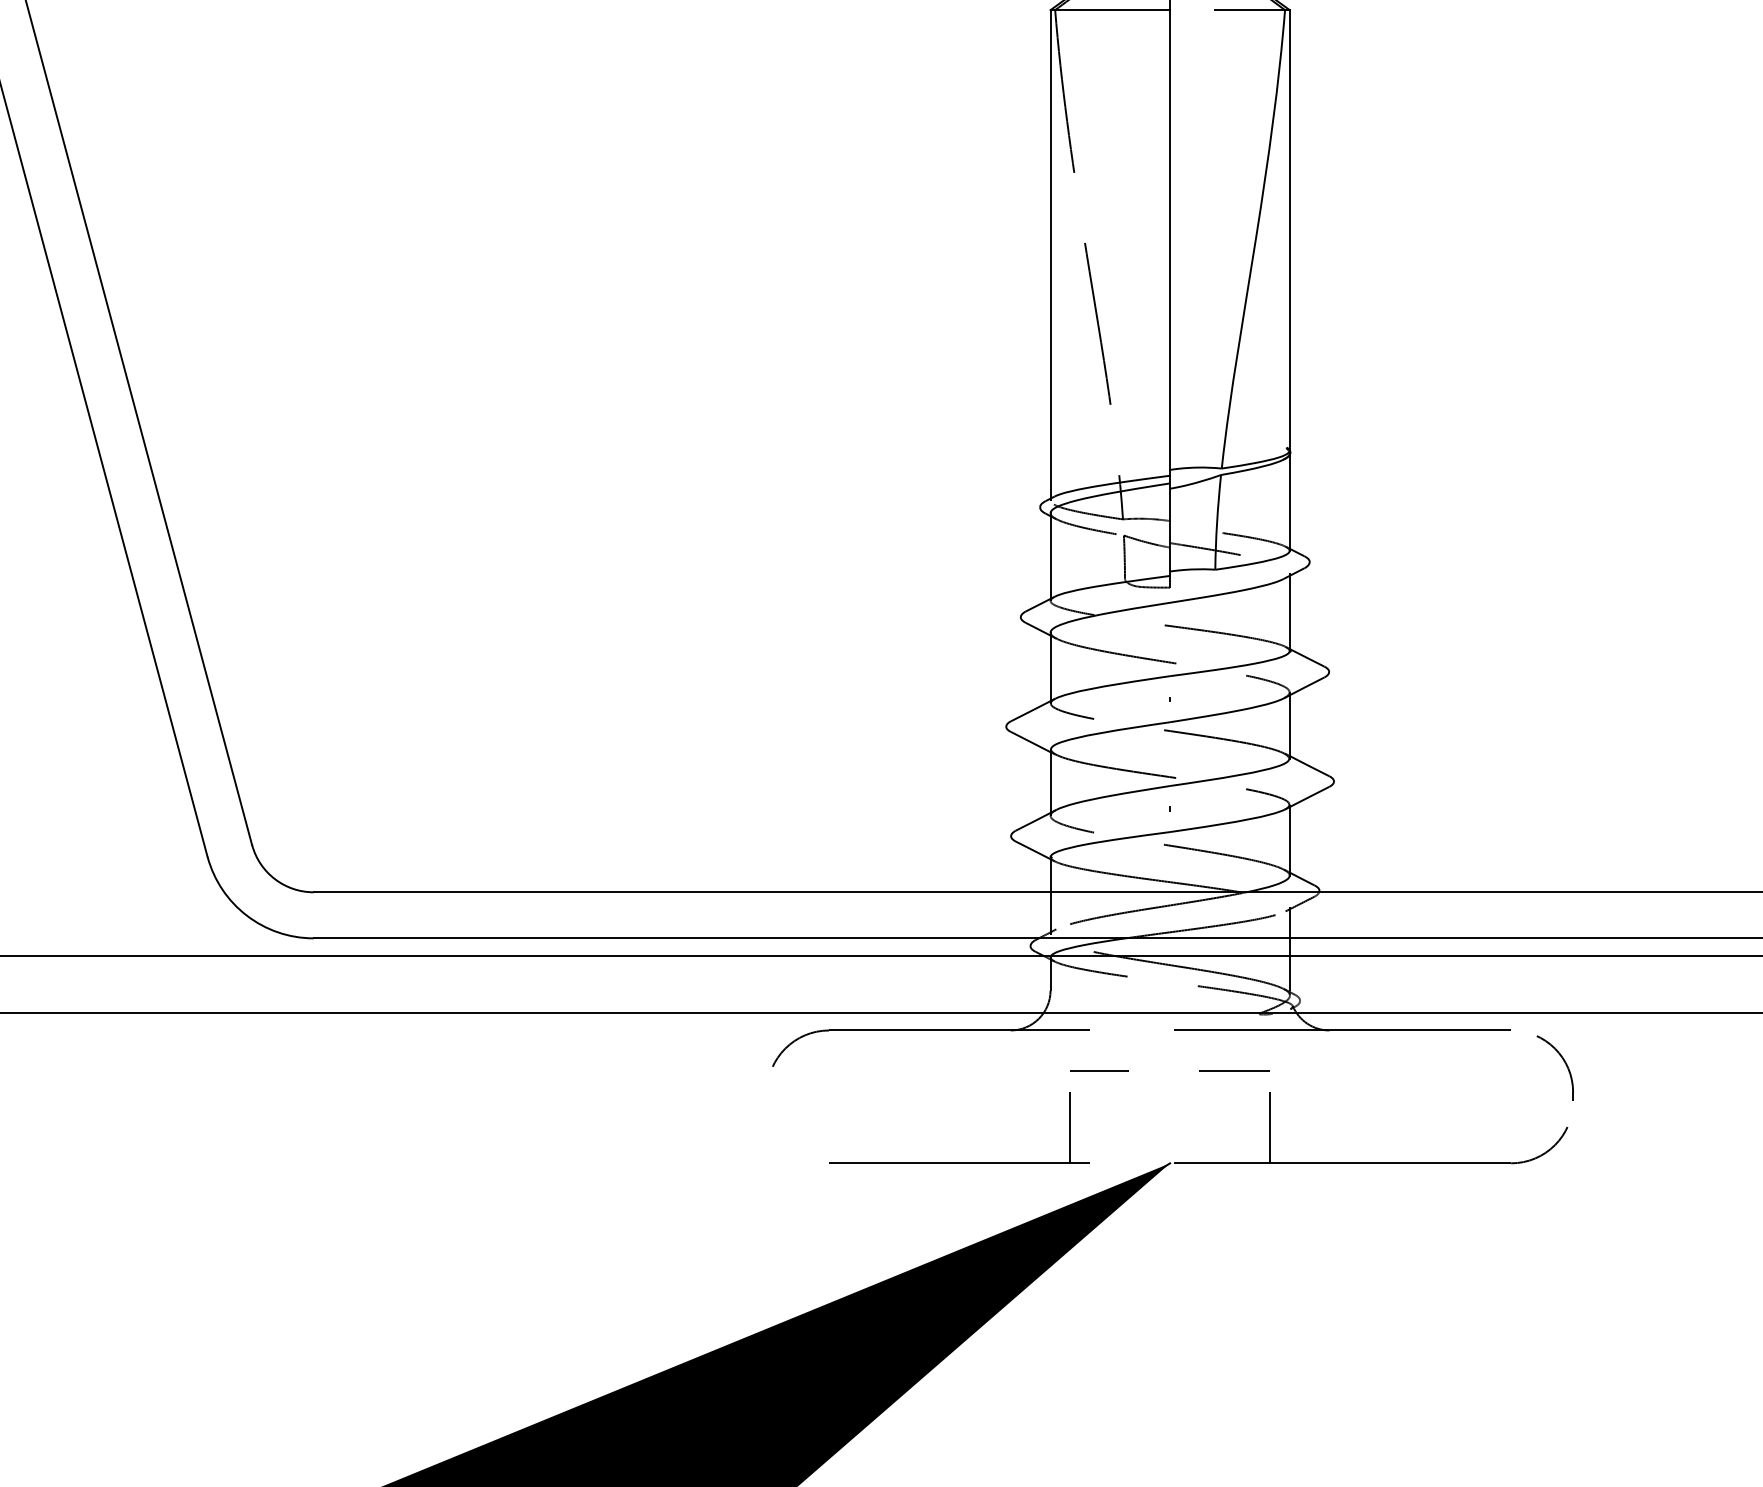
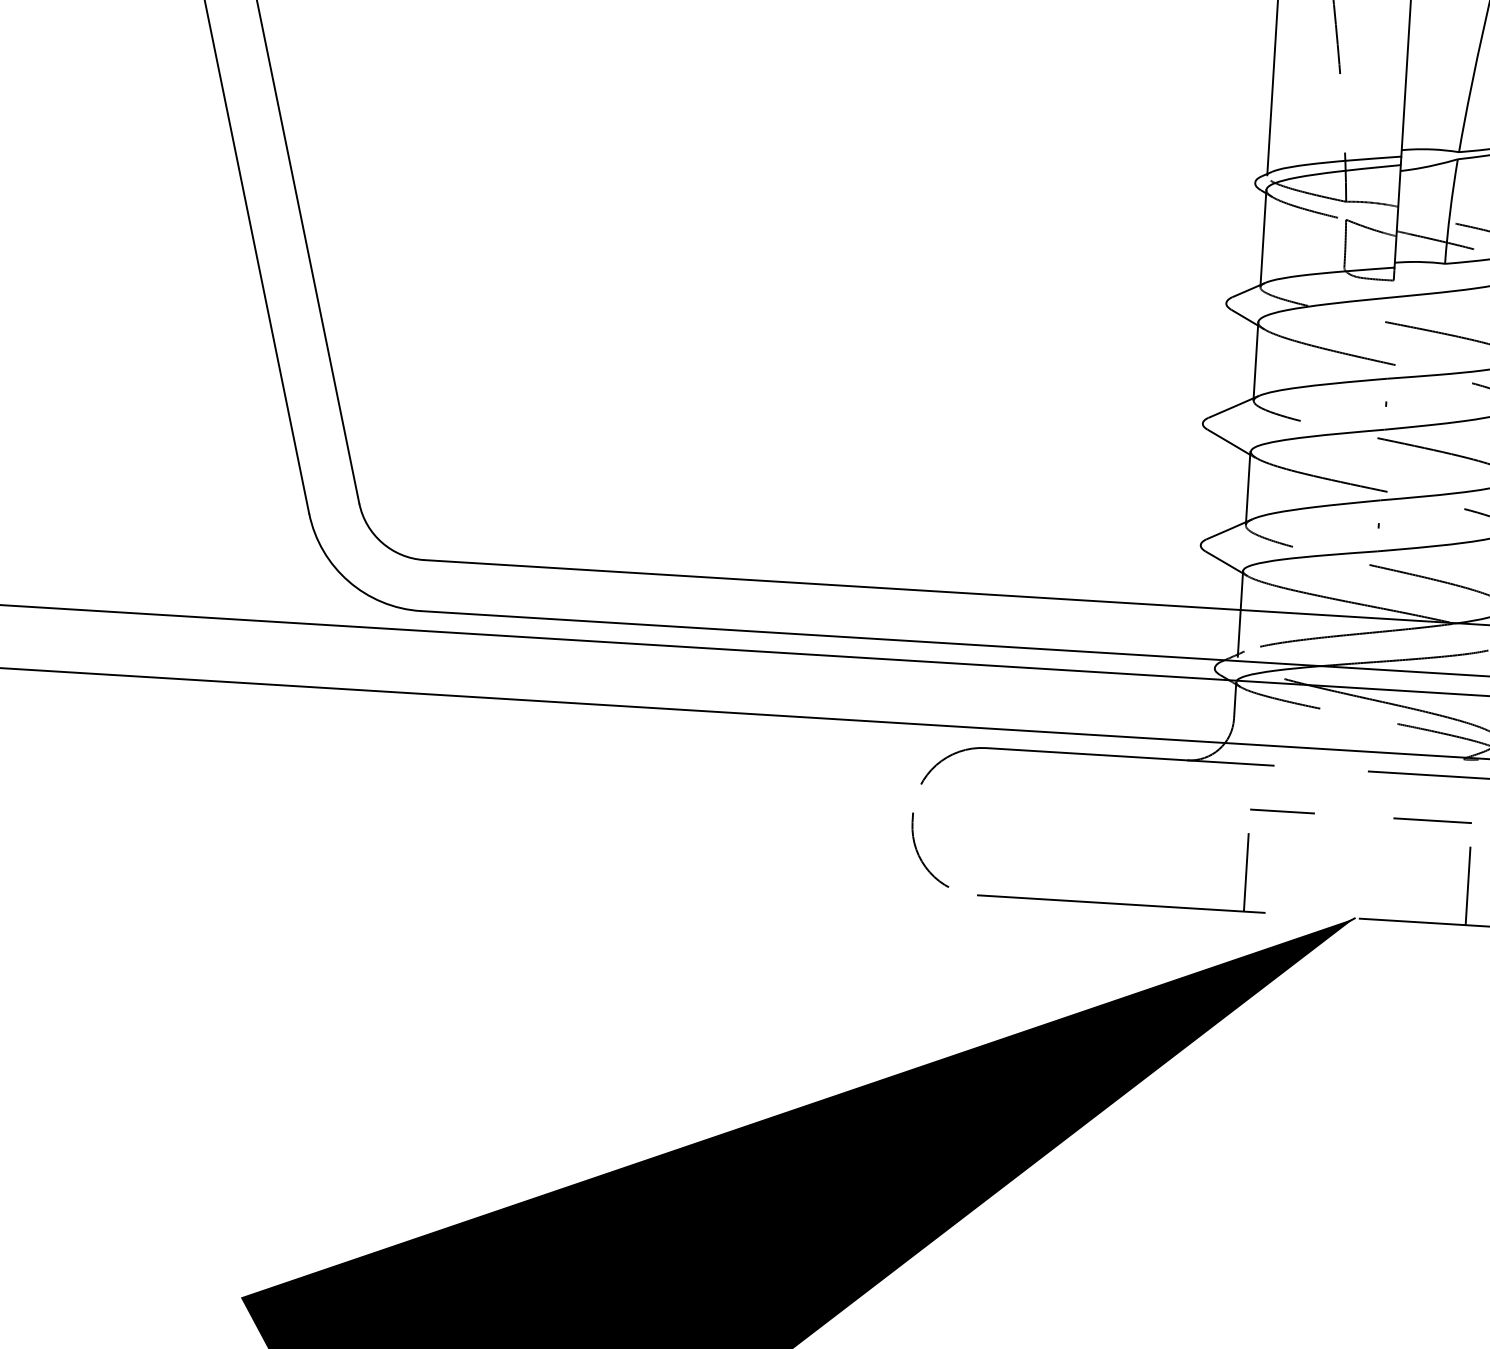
part: (776, 1131) -> (920, 856), added

